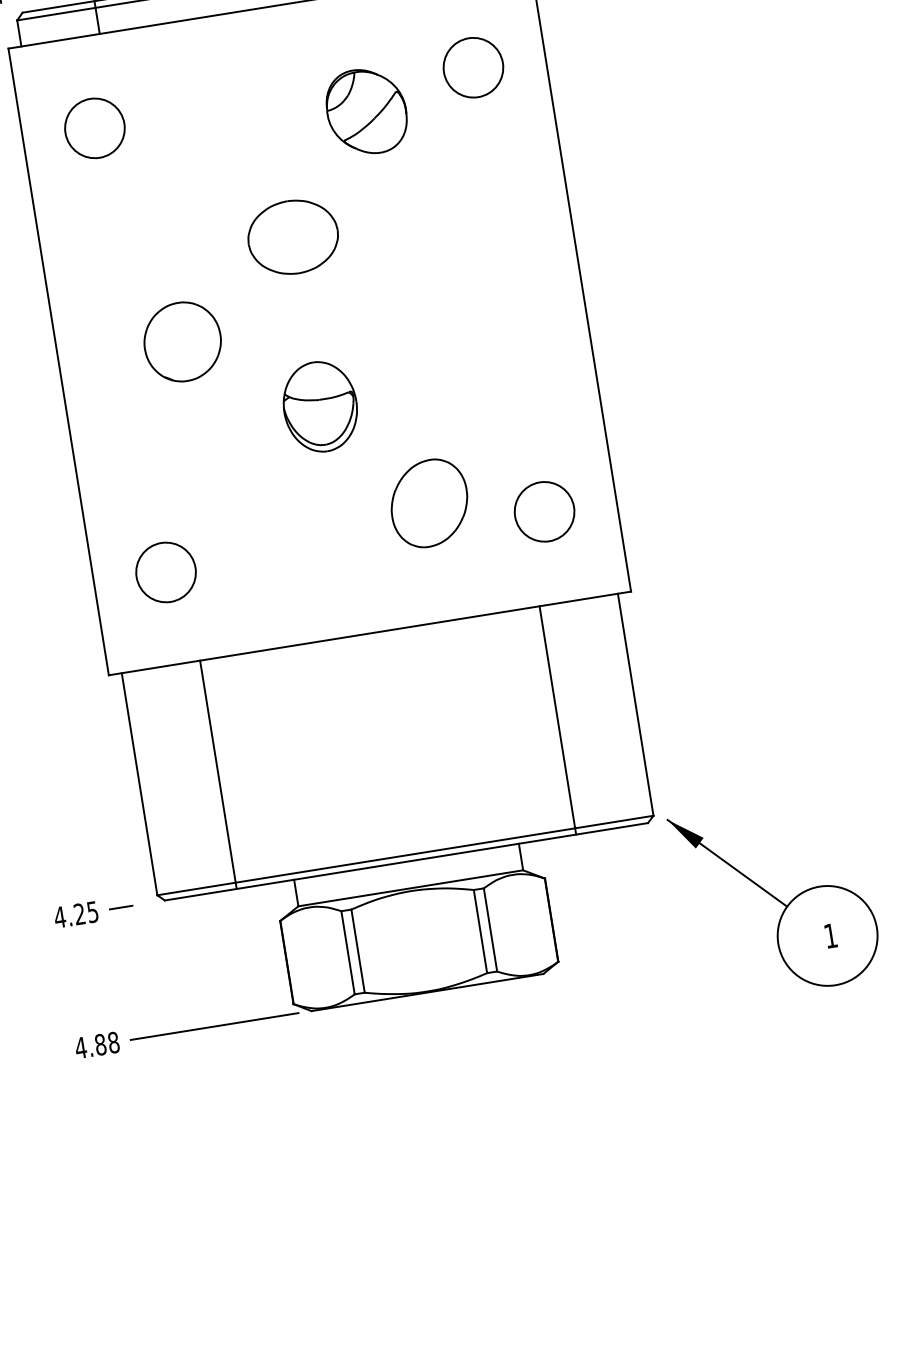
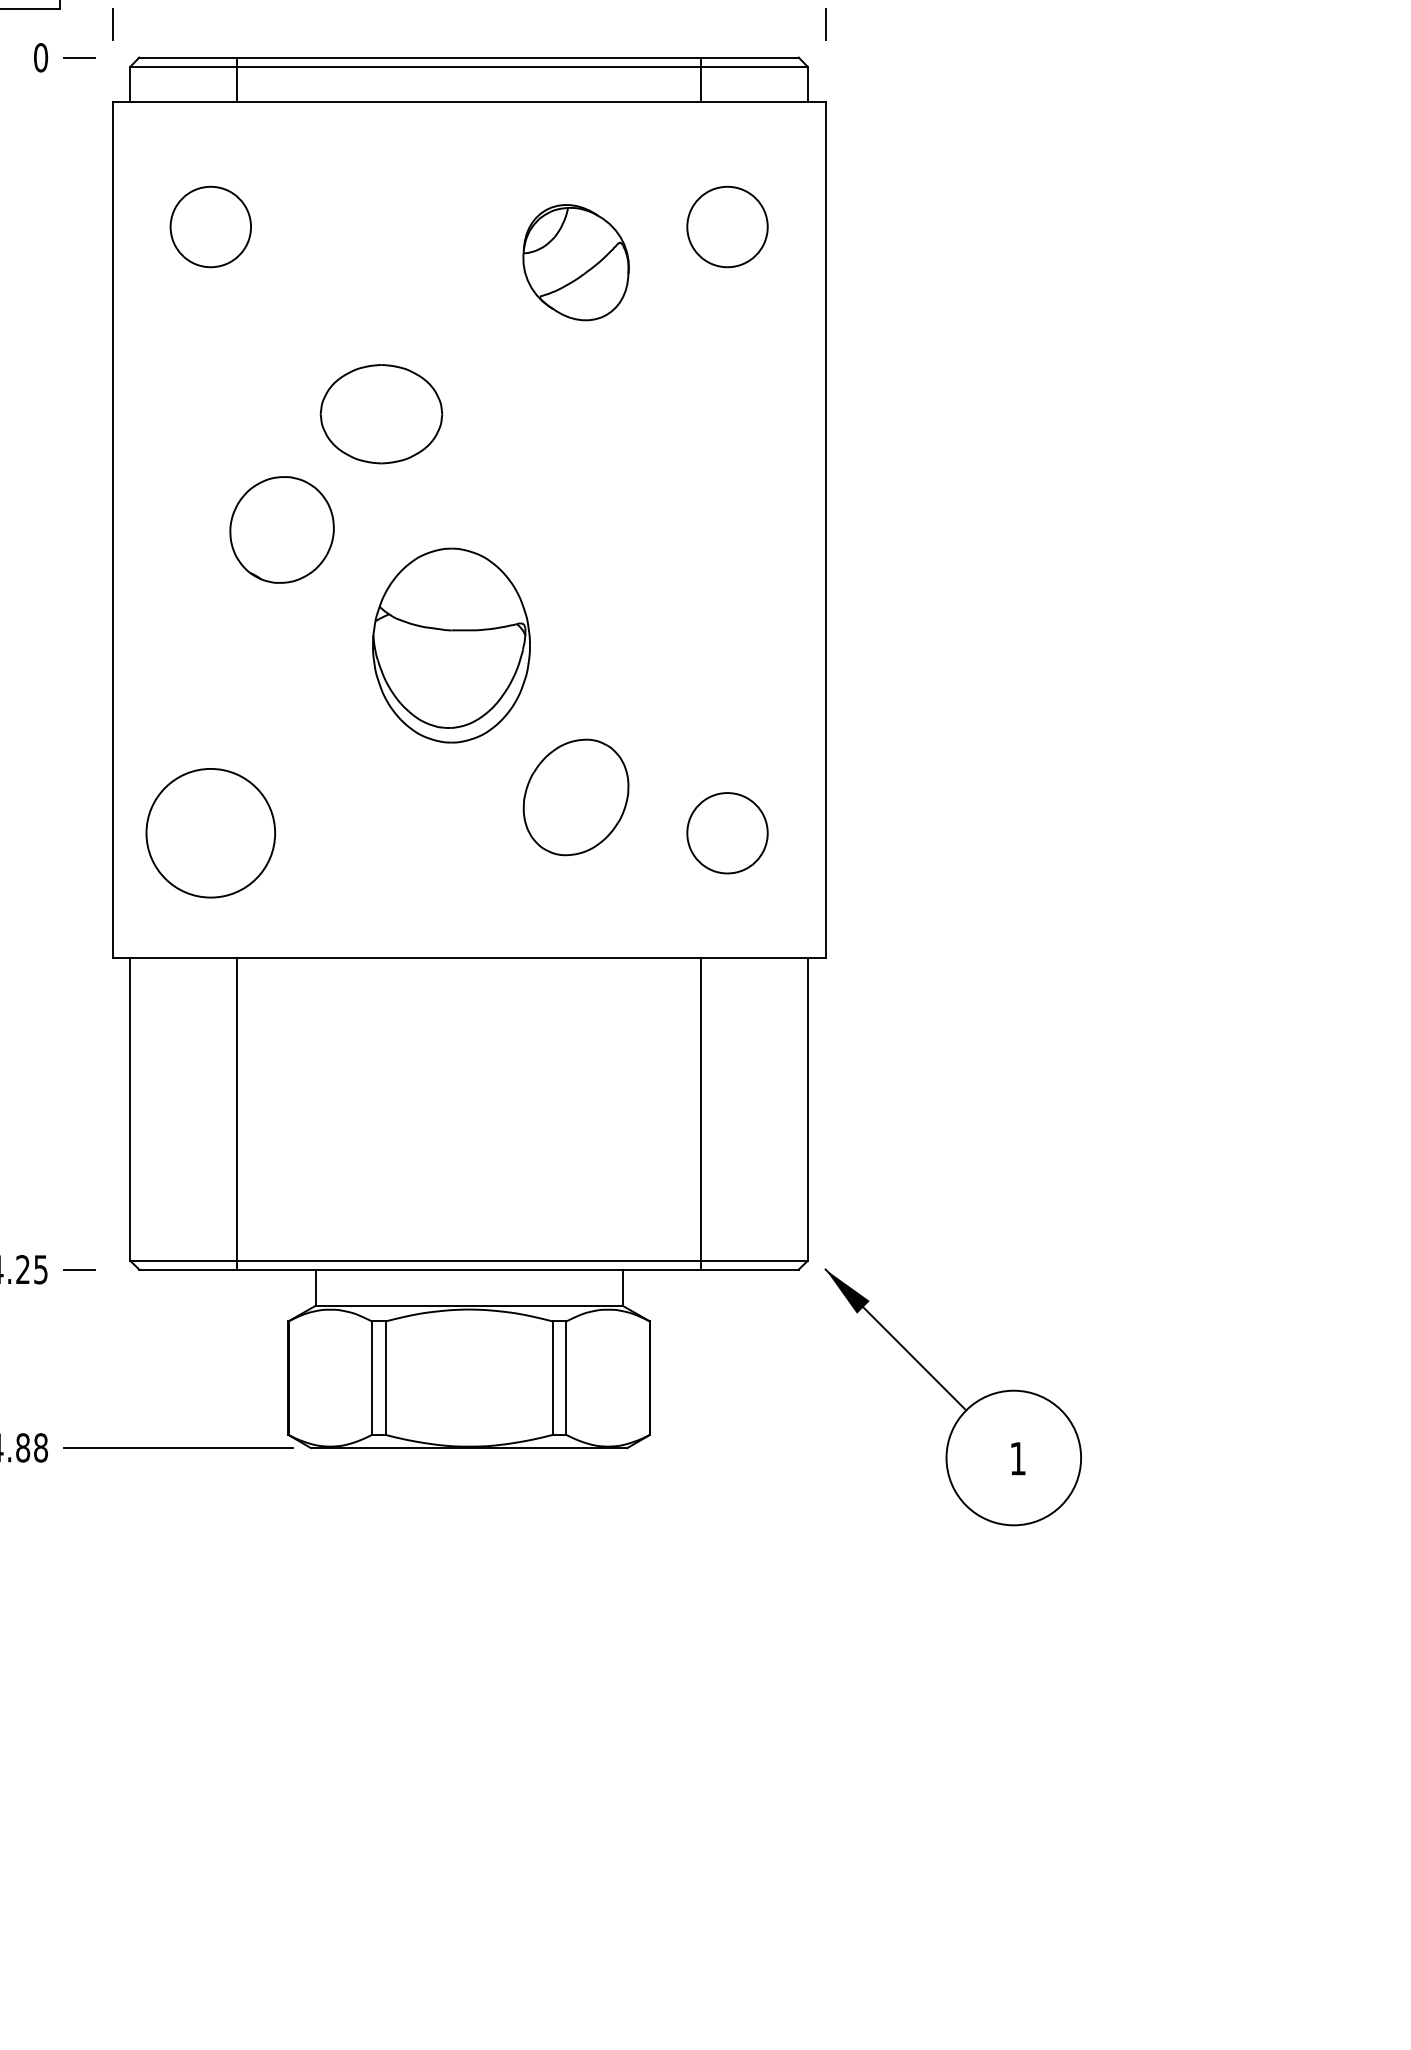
part: (293, 237) -> (381, 414), moved
part: (320, 406) -> (451, 645), size x1.6
circle: (165, 572) -> (210, 833), size x1.6

